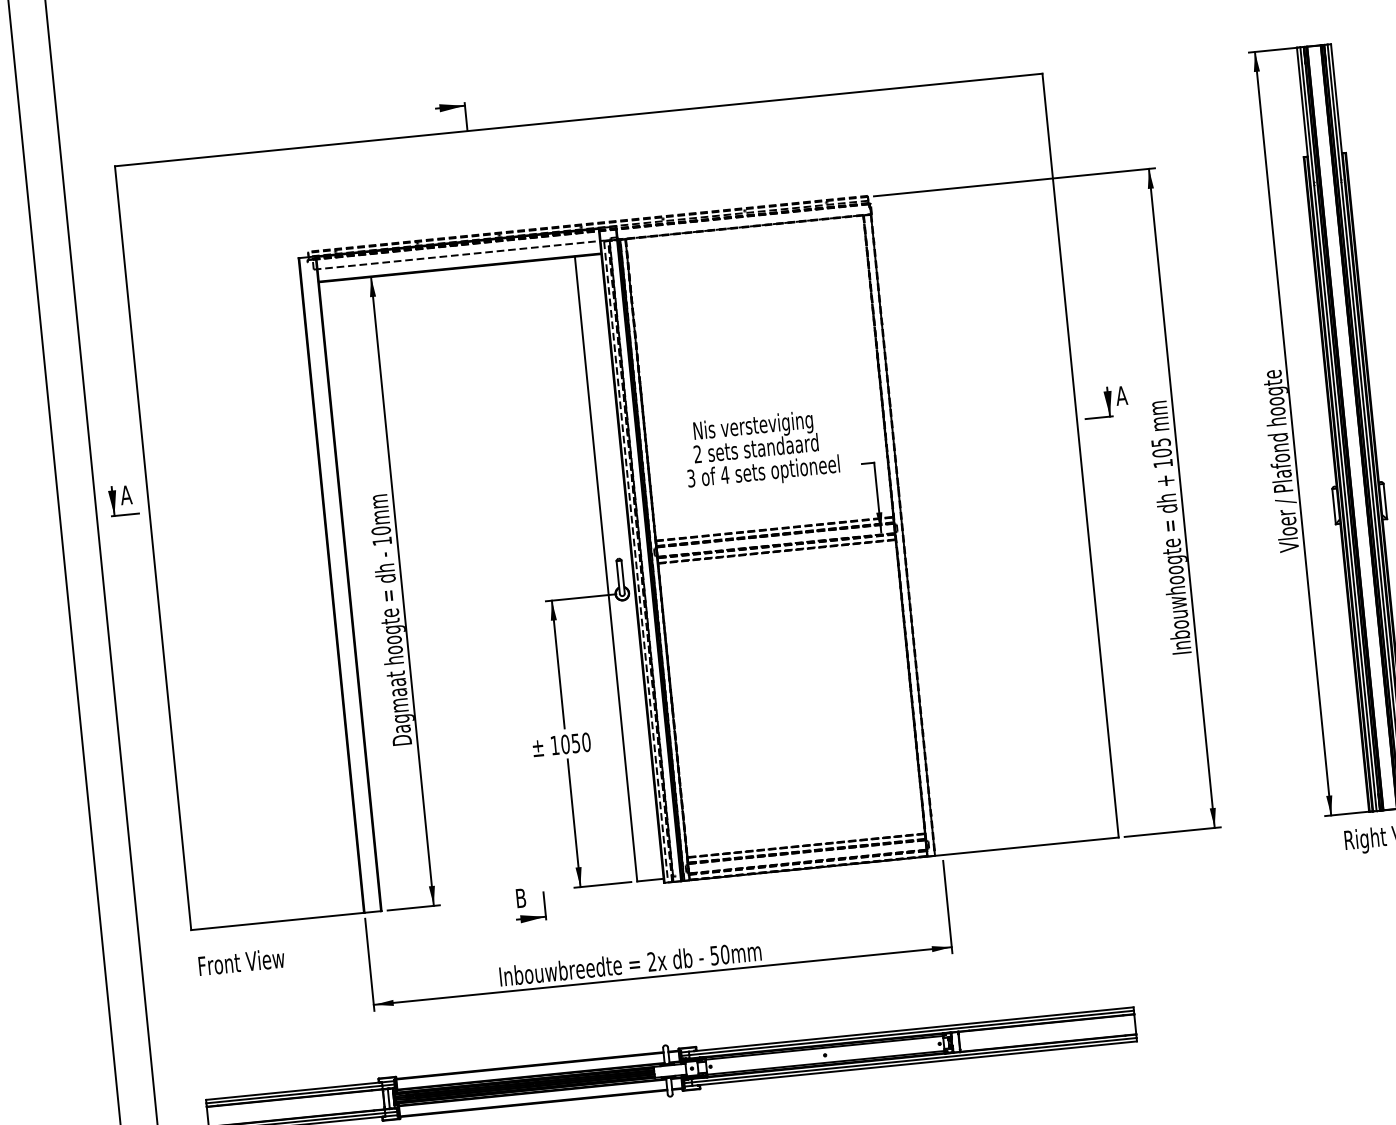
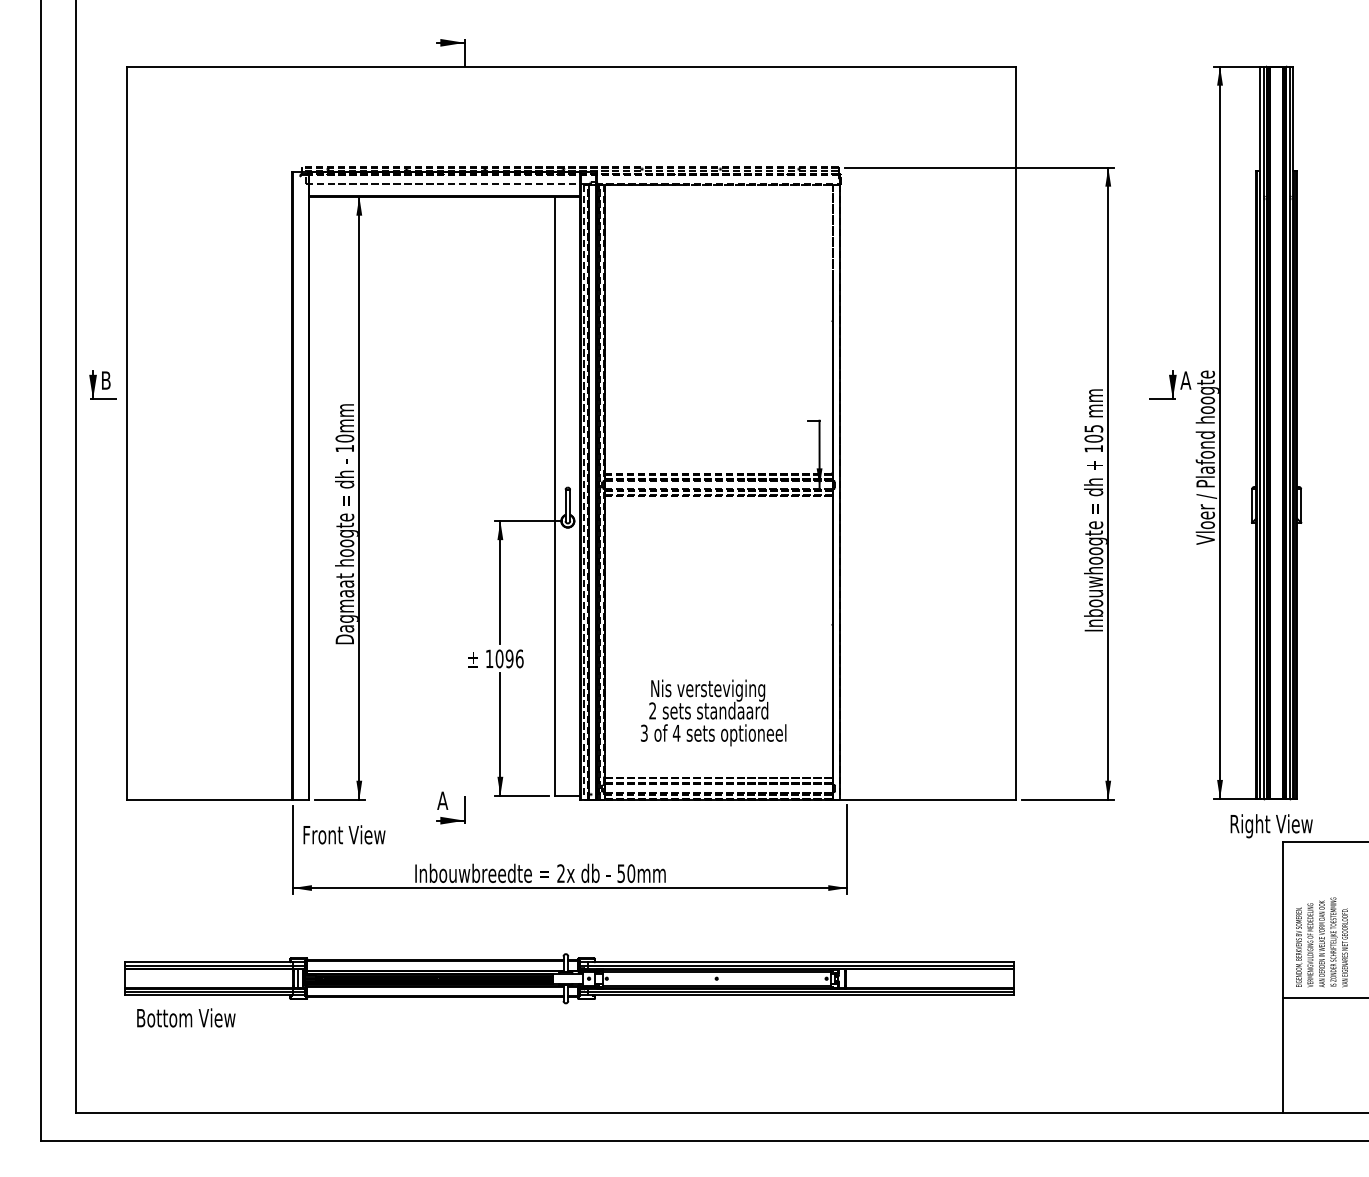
part: (1106, 401) -> (1170, 384), moved
text: (761, 449) -> (713, 712), moved
text: (125, 495) -> (105, 380), A -> B
text: (580, 742) -> (514, 658), 1050 -> 1096
text: (520, 898) -> (442, 800), B -> A
text: (241, 961) -> (344, 834), moved

